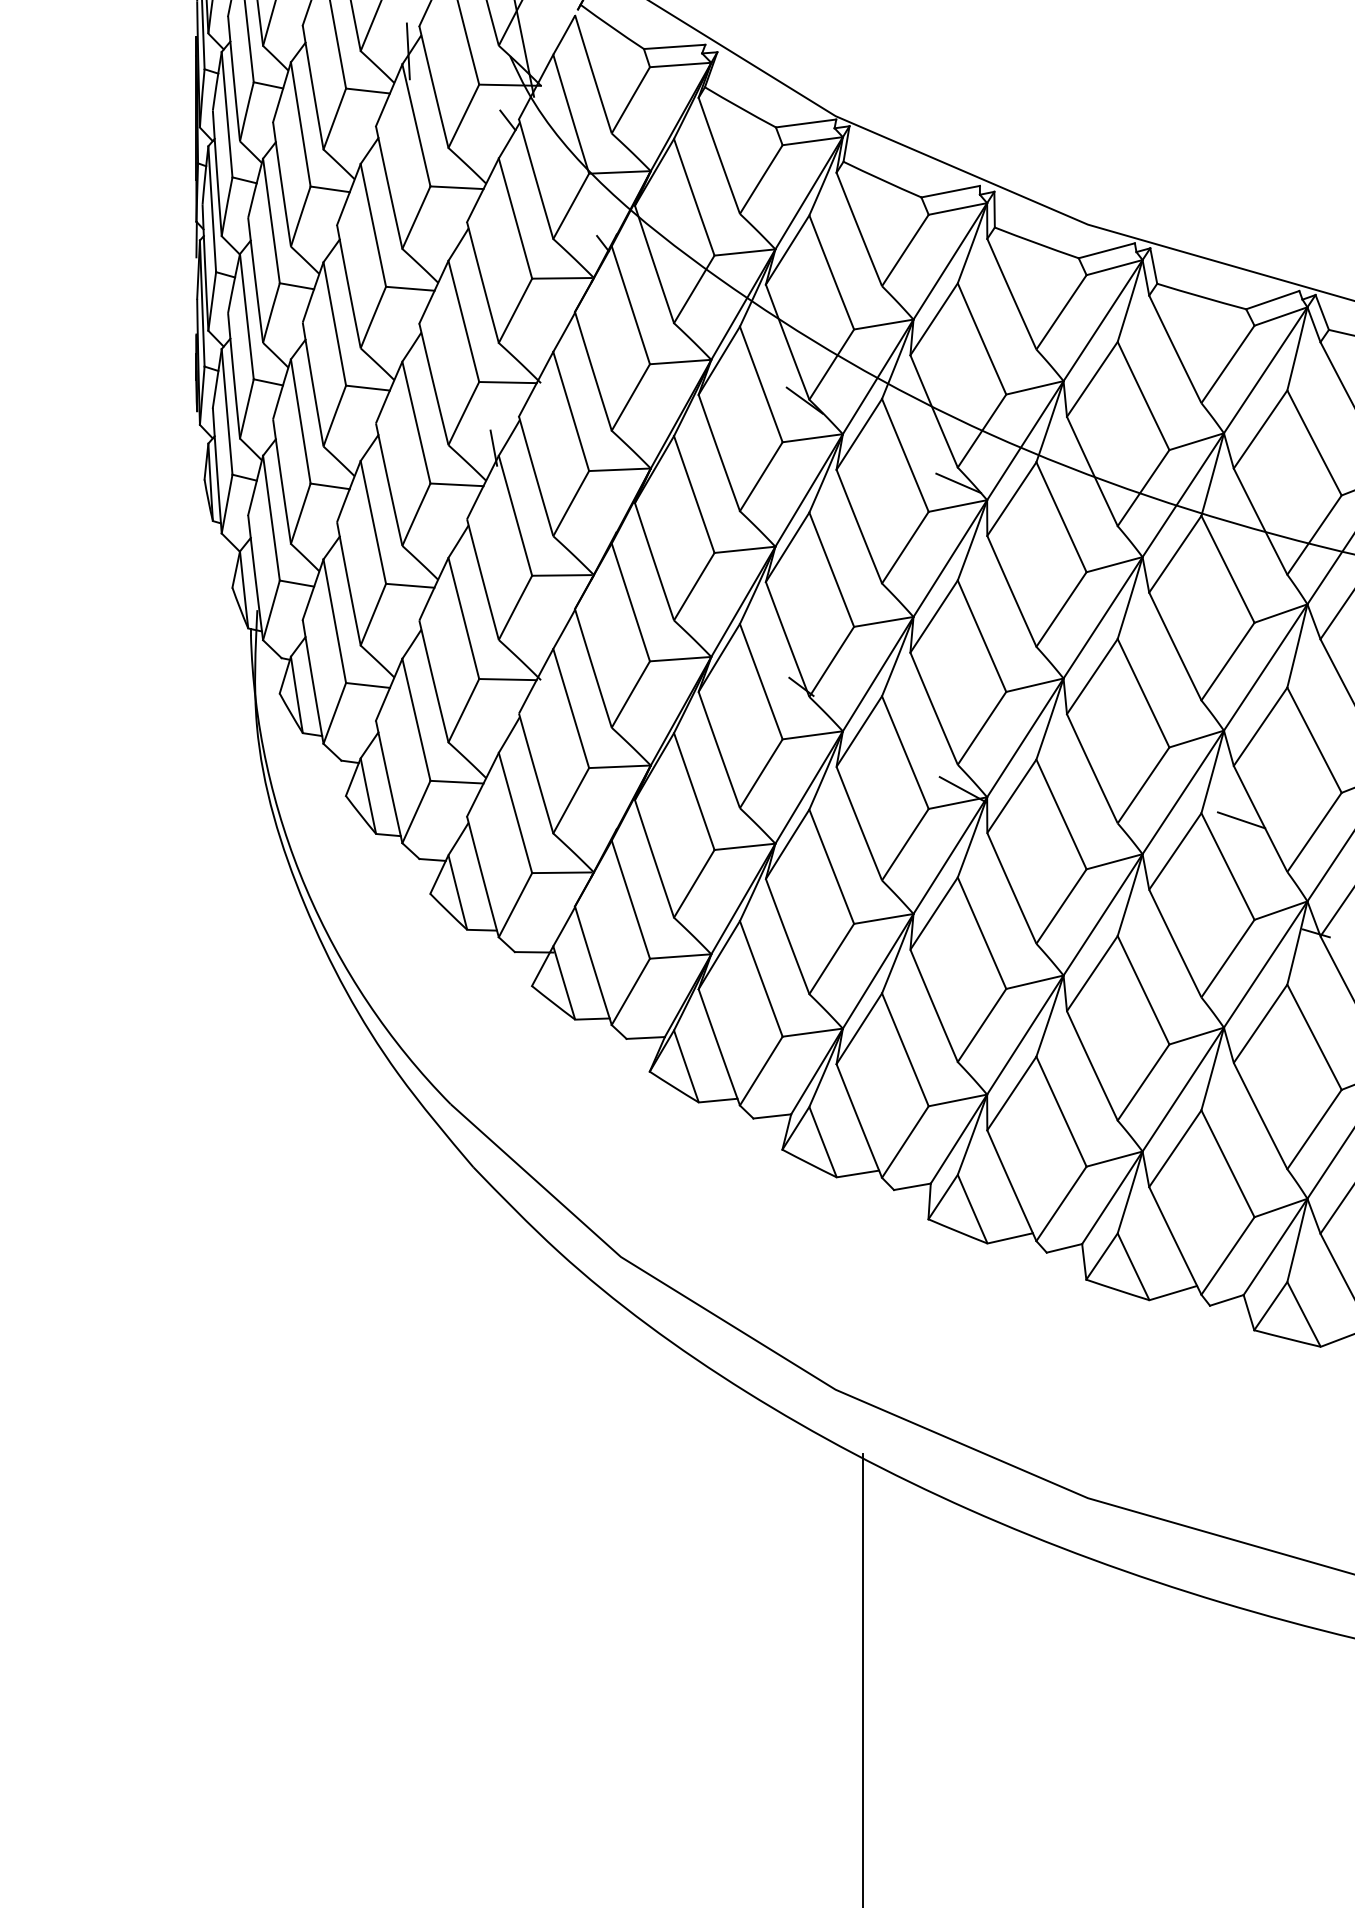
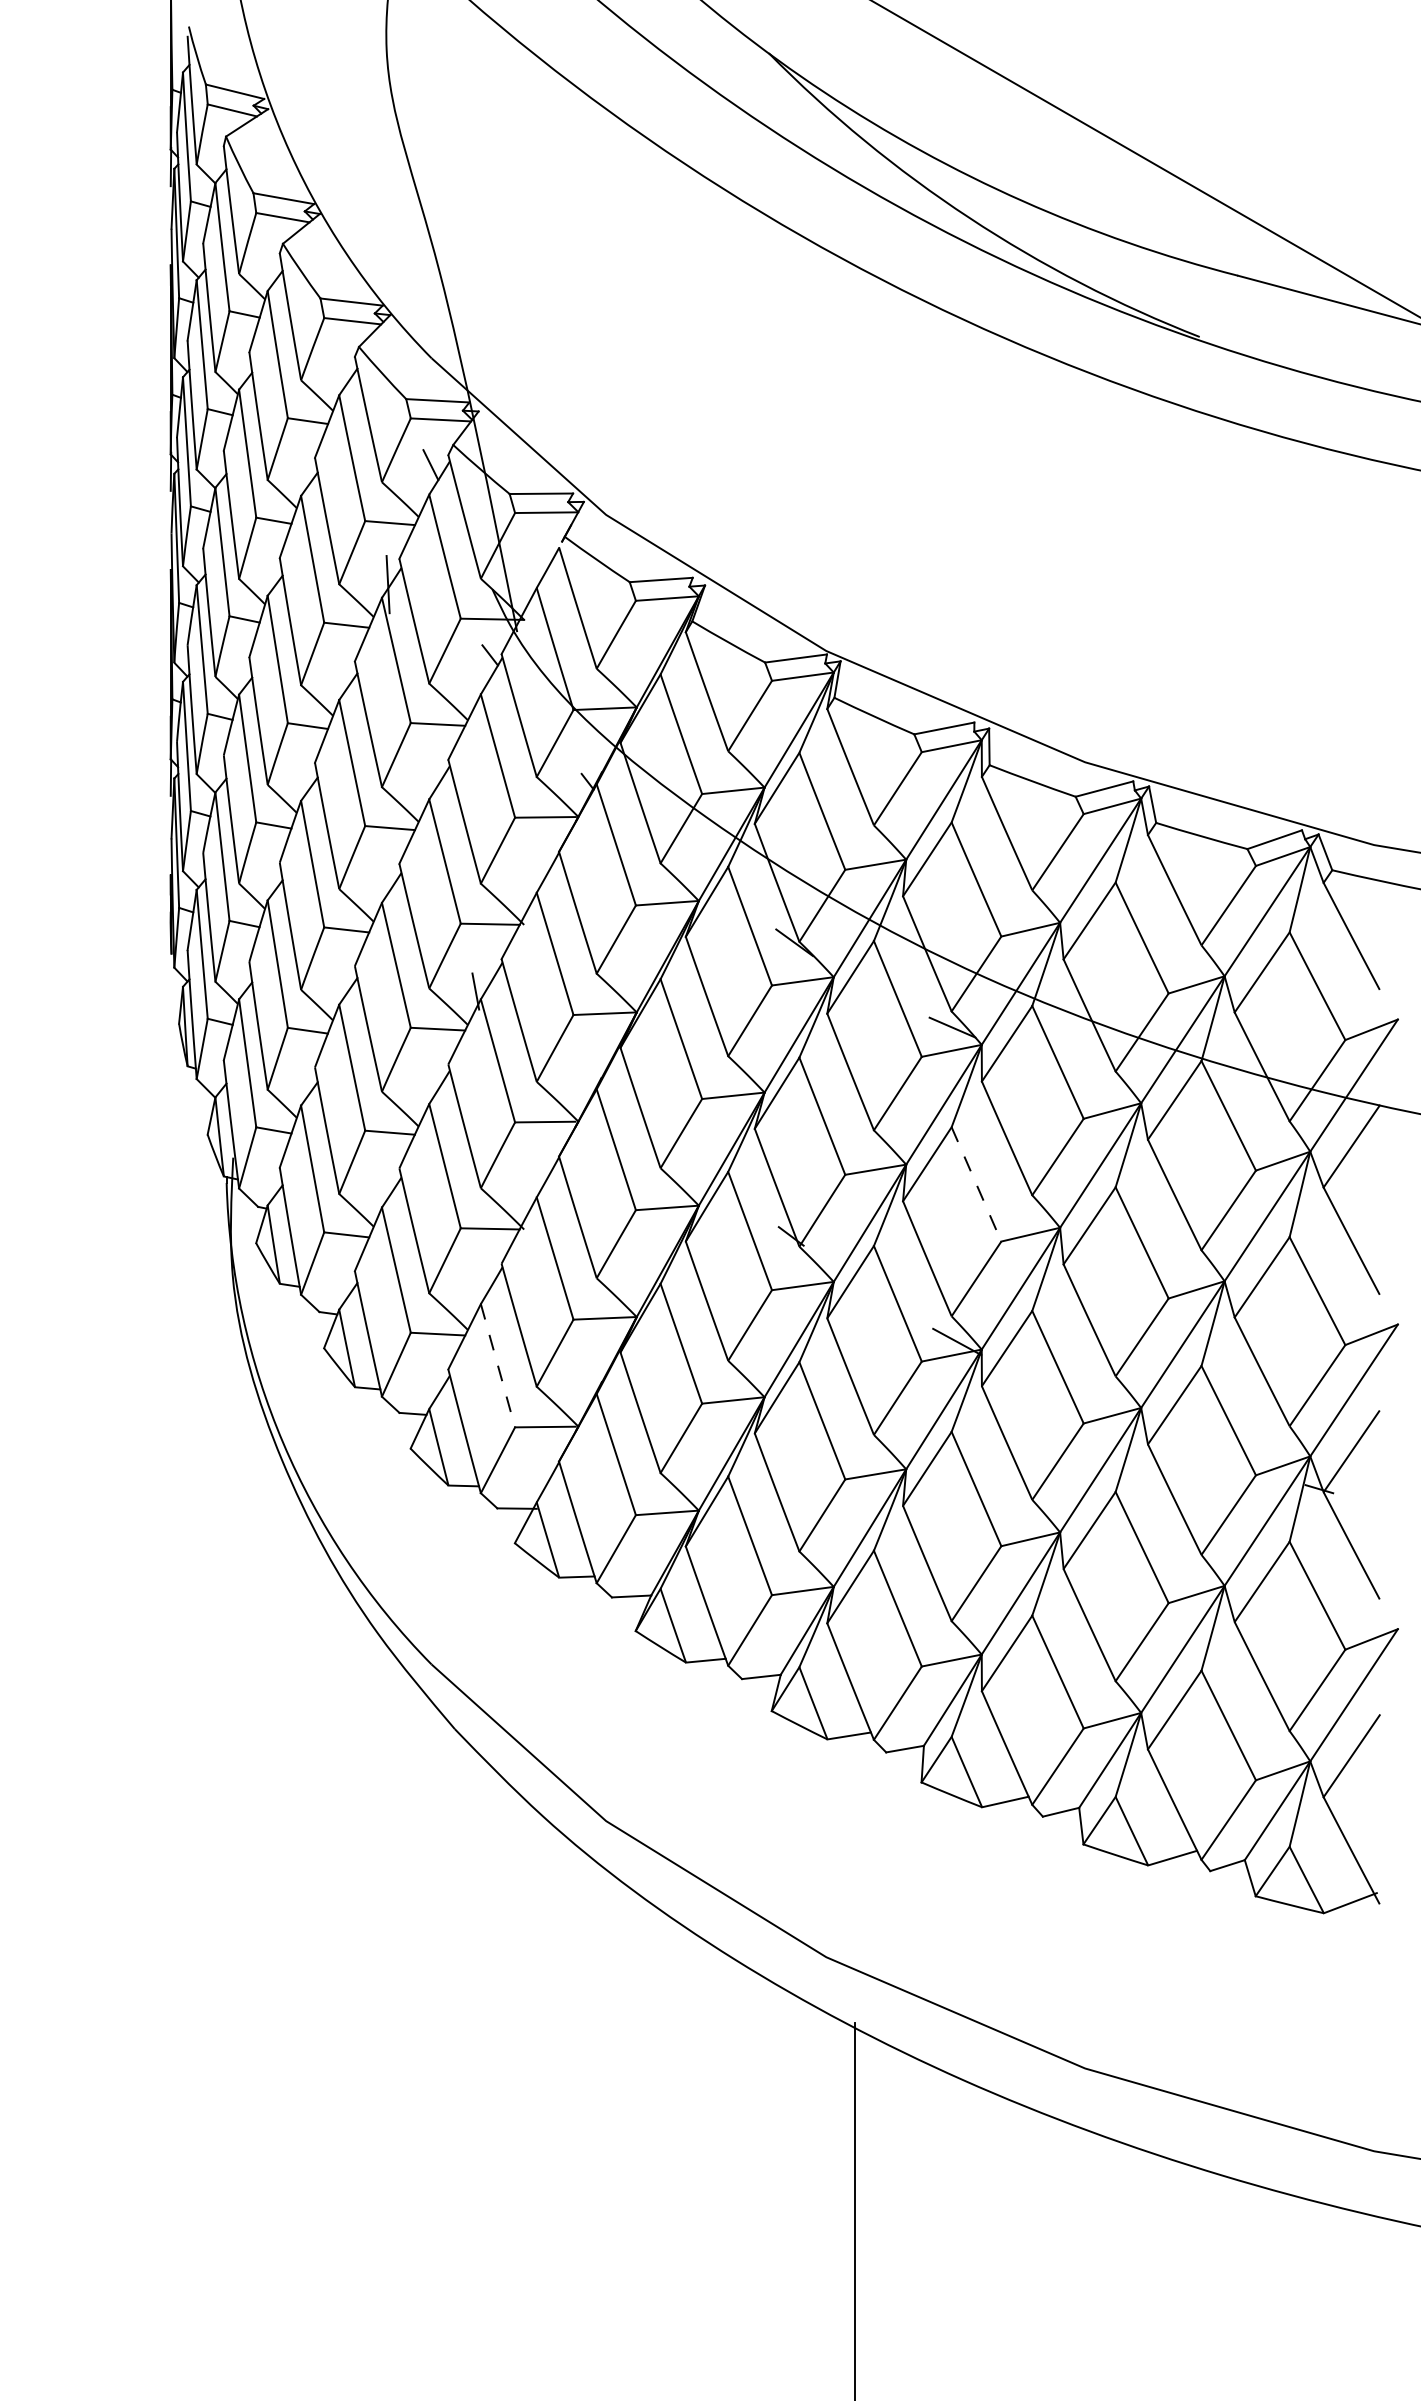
line: (982, 636) -> (976, 1184), solid -> dashed
line: (515, 812) -> (497, 1365), solid -> dashed
line: (1241, 820) -> (1242, 1373), removed

